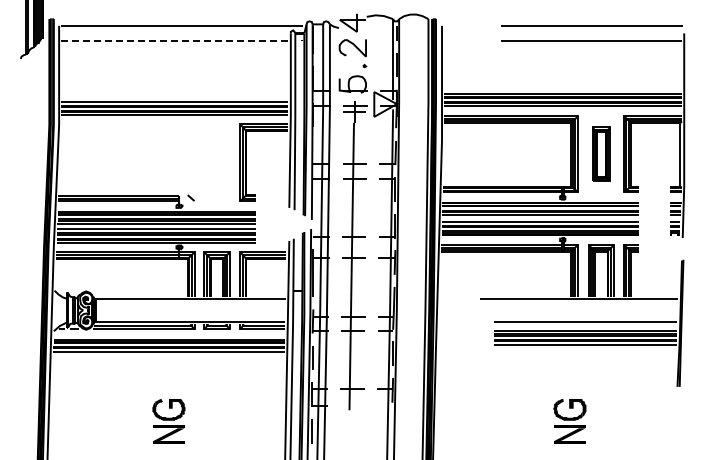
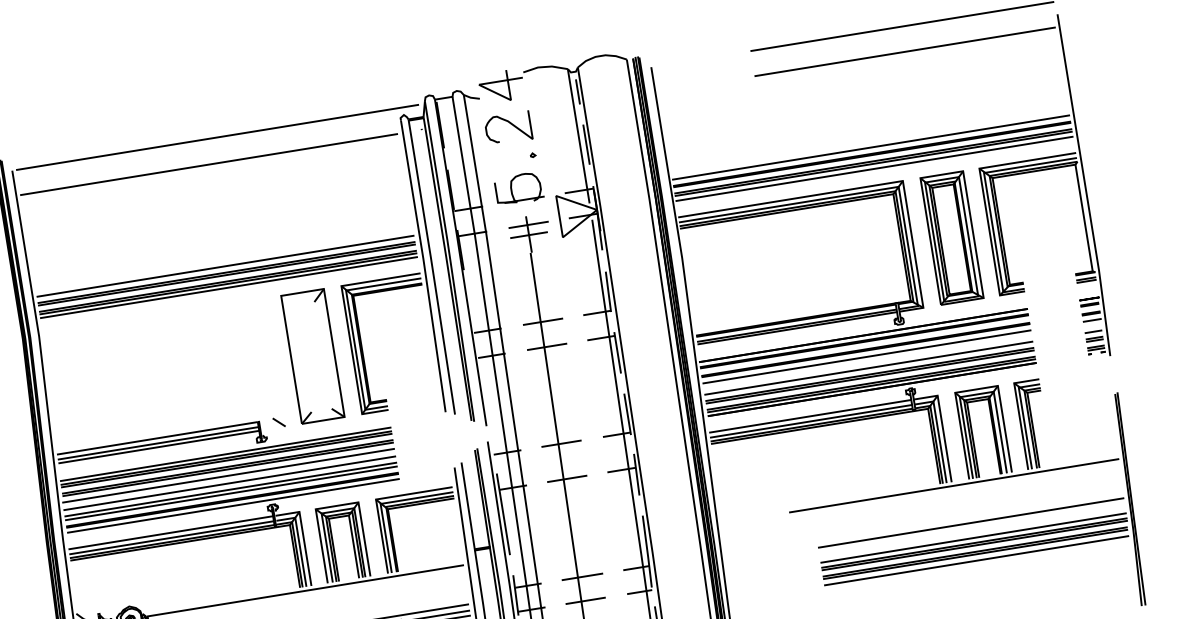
line: (174, 40) -> (208, 163), dashed -> solid
part: (601, 153) -> (951, 237), size x1.43
part: (216, 162) -> (311, 356), added

